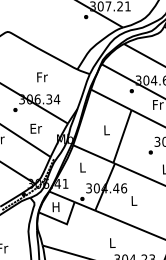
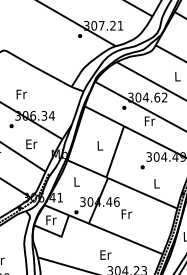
text: (42, 77) -> (21, 94), moved
text: (134, 201) -> (126, 214), L -> Fr
text: (56, 207) -> (51, 220), H -> Fr
text: (112, 242) -> (105, 254), L -> Er

